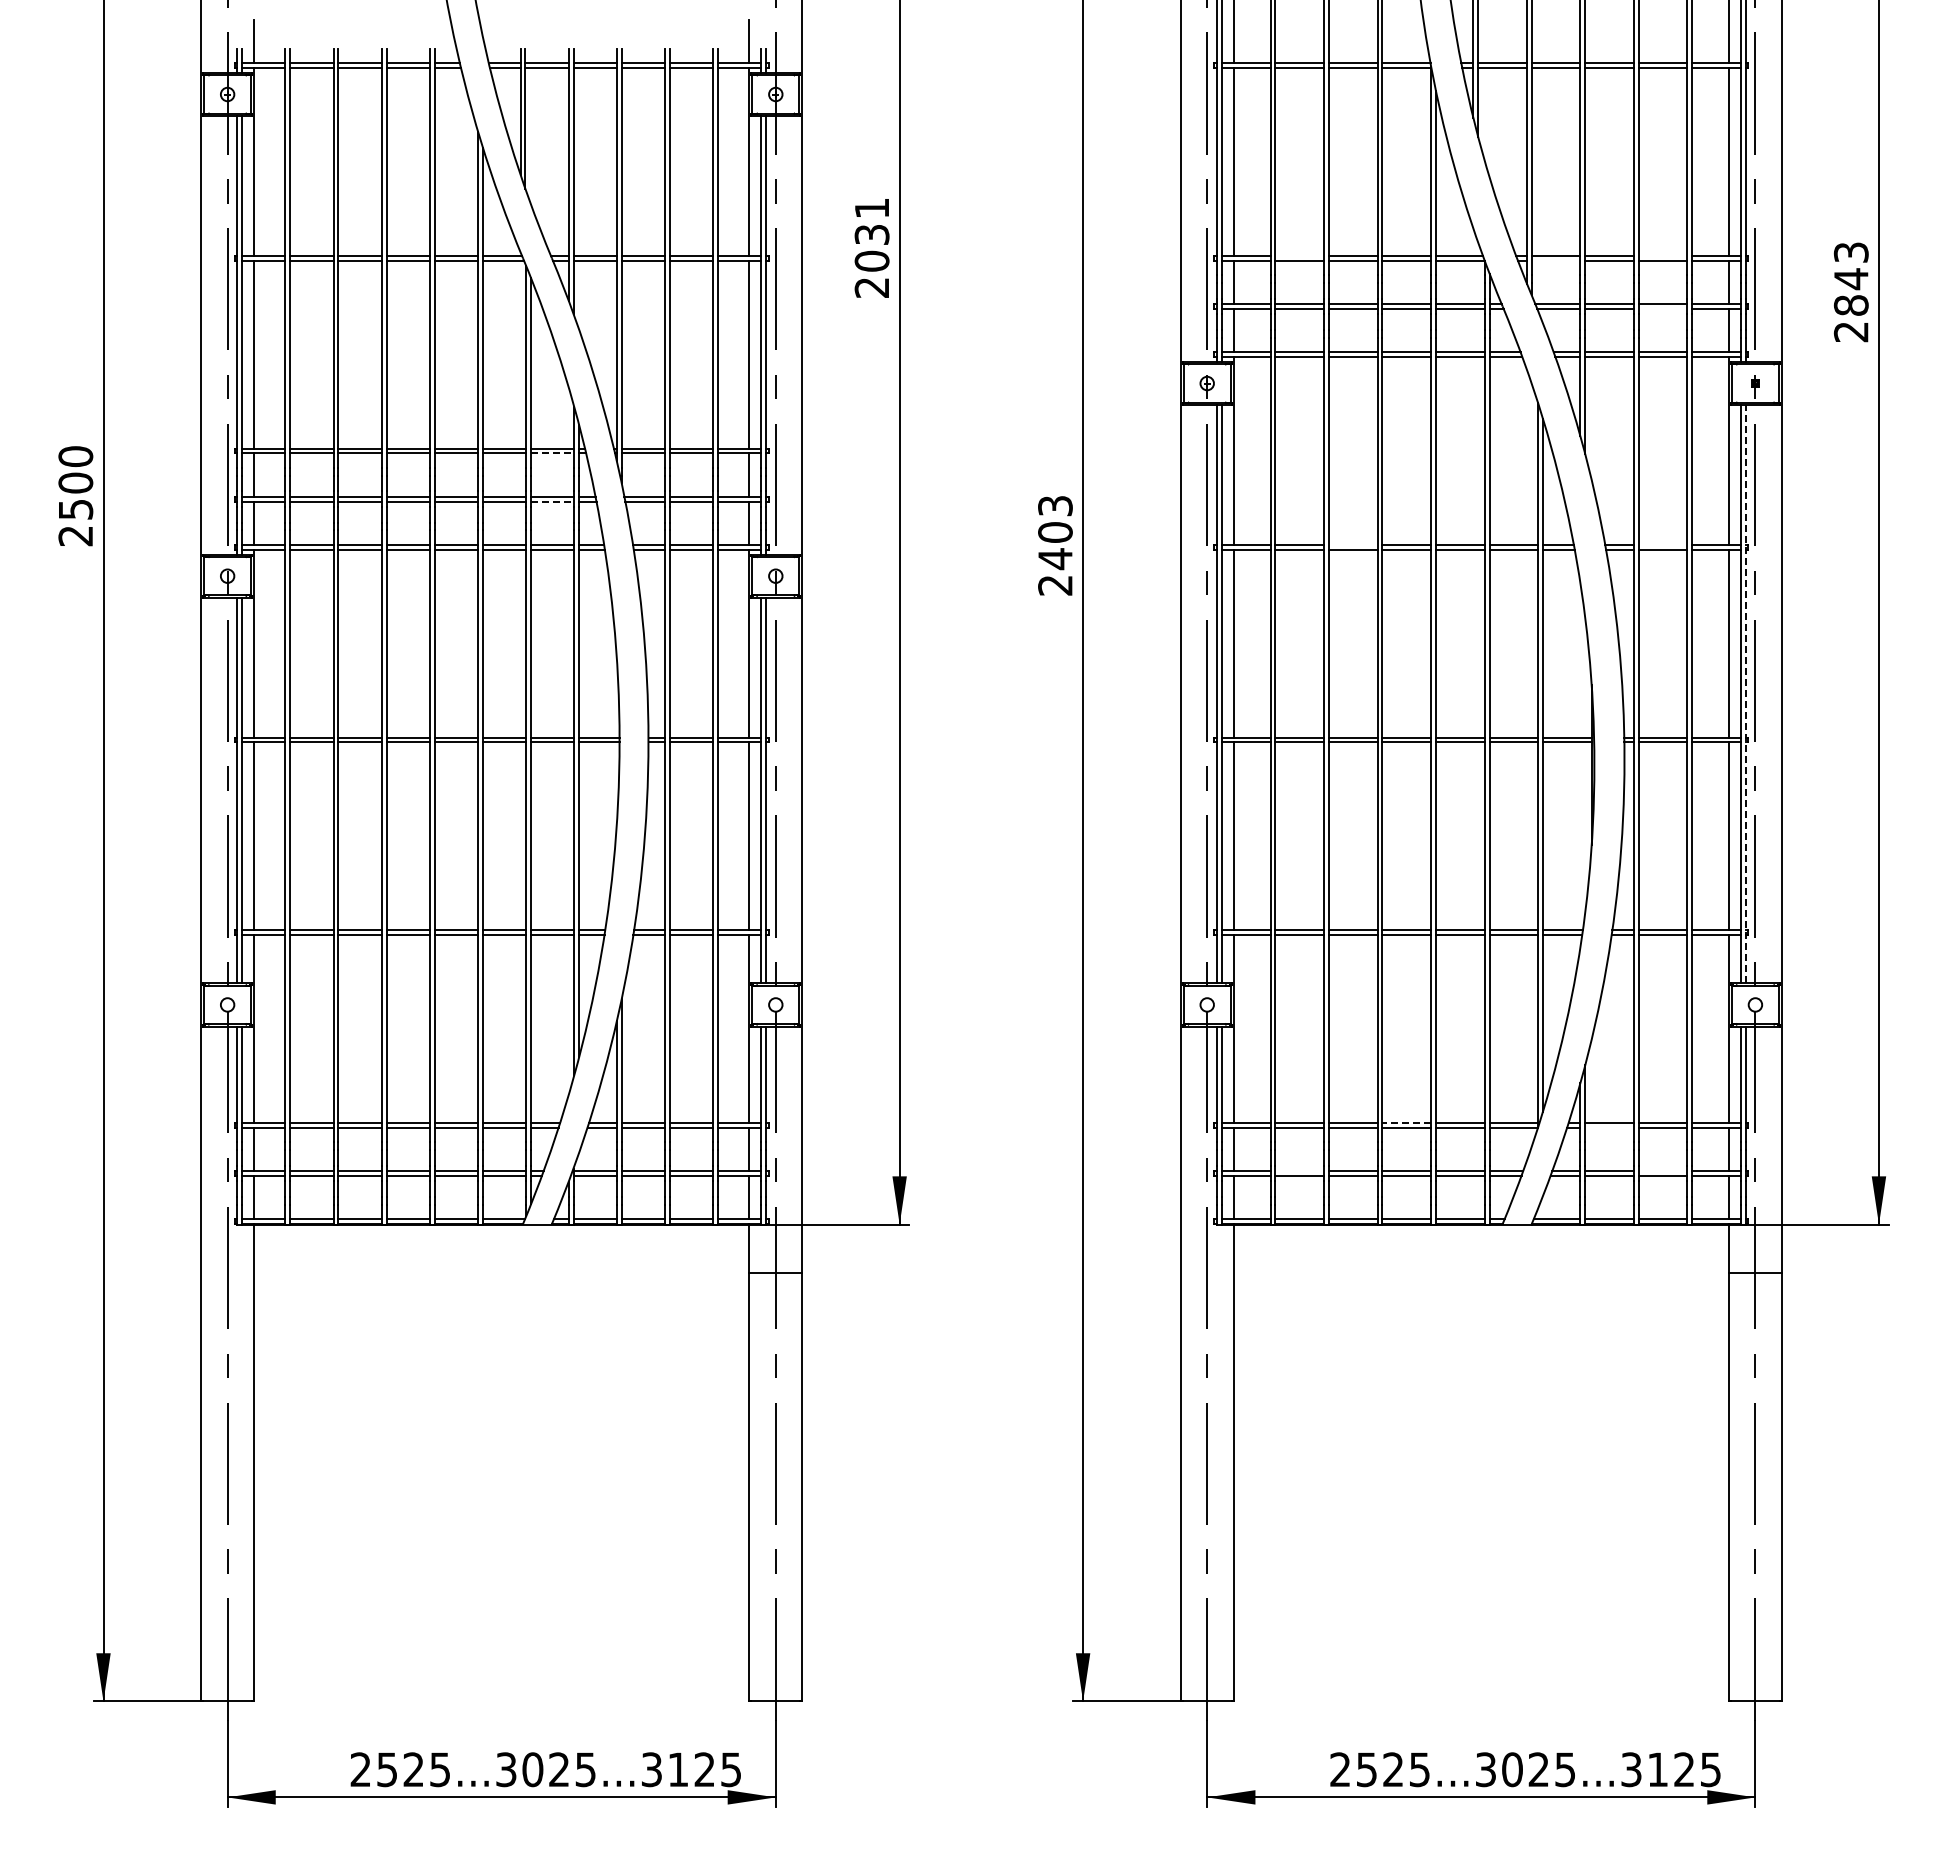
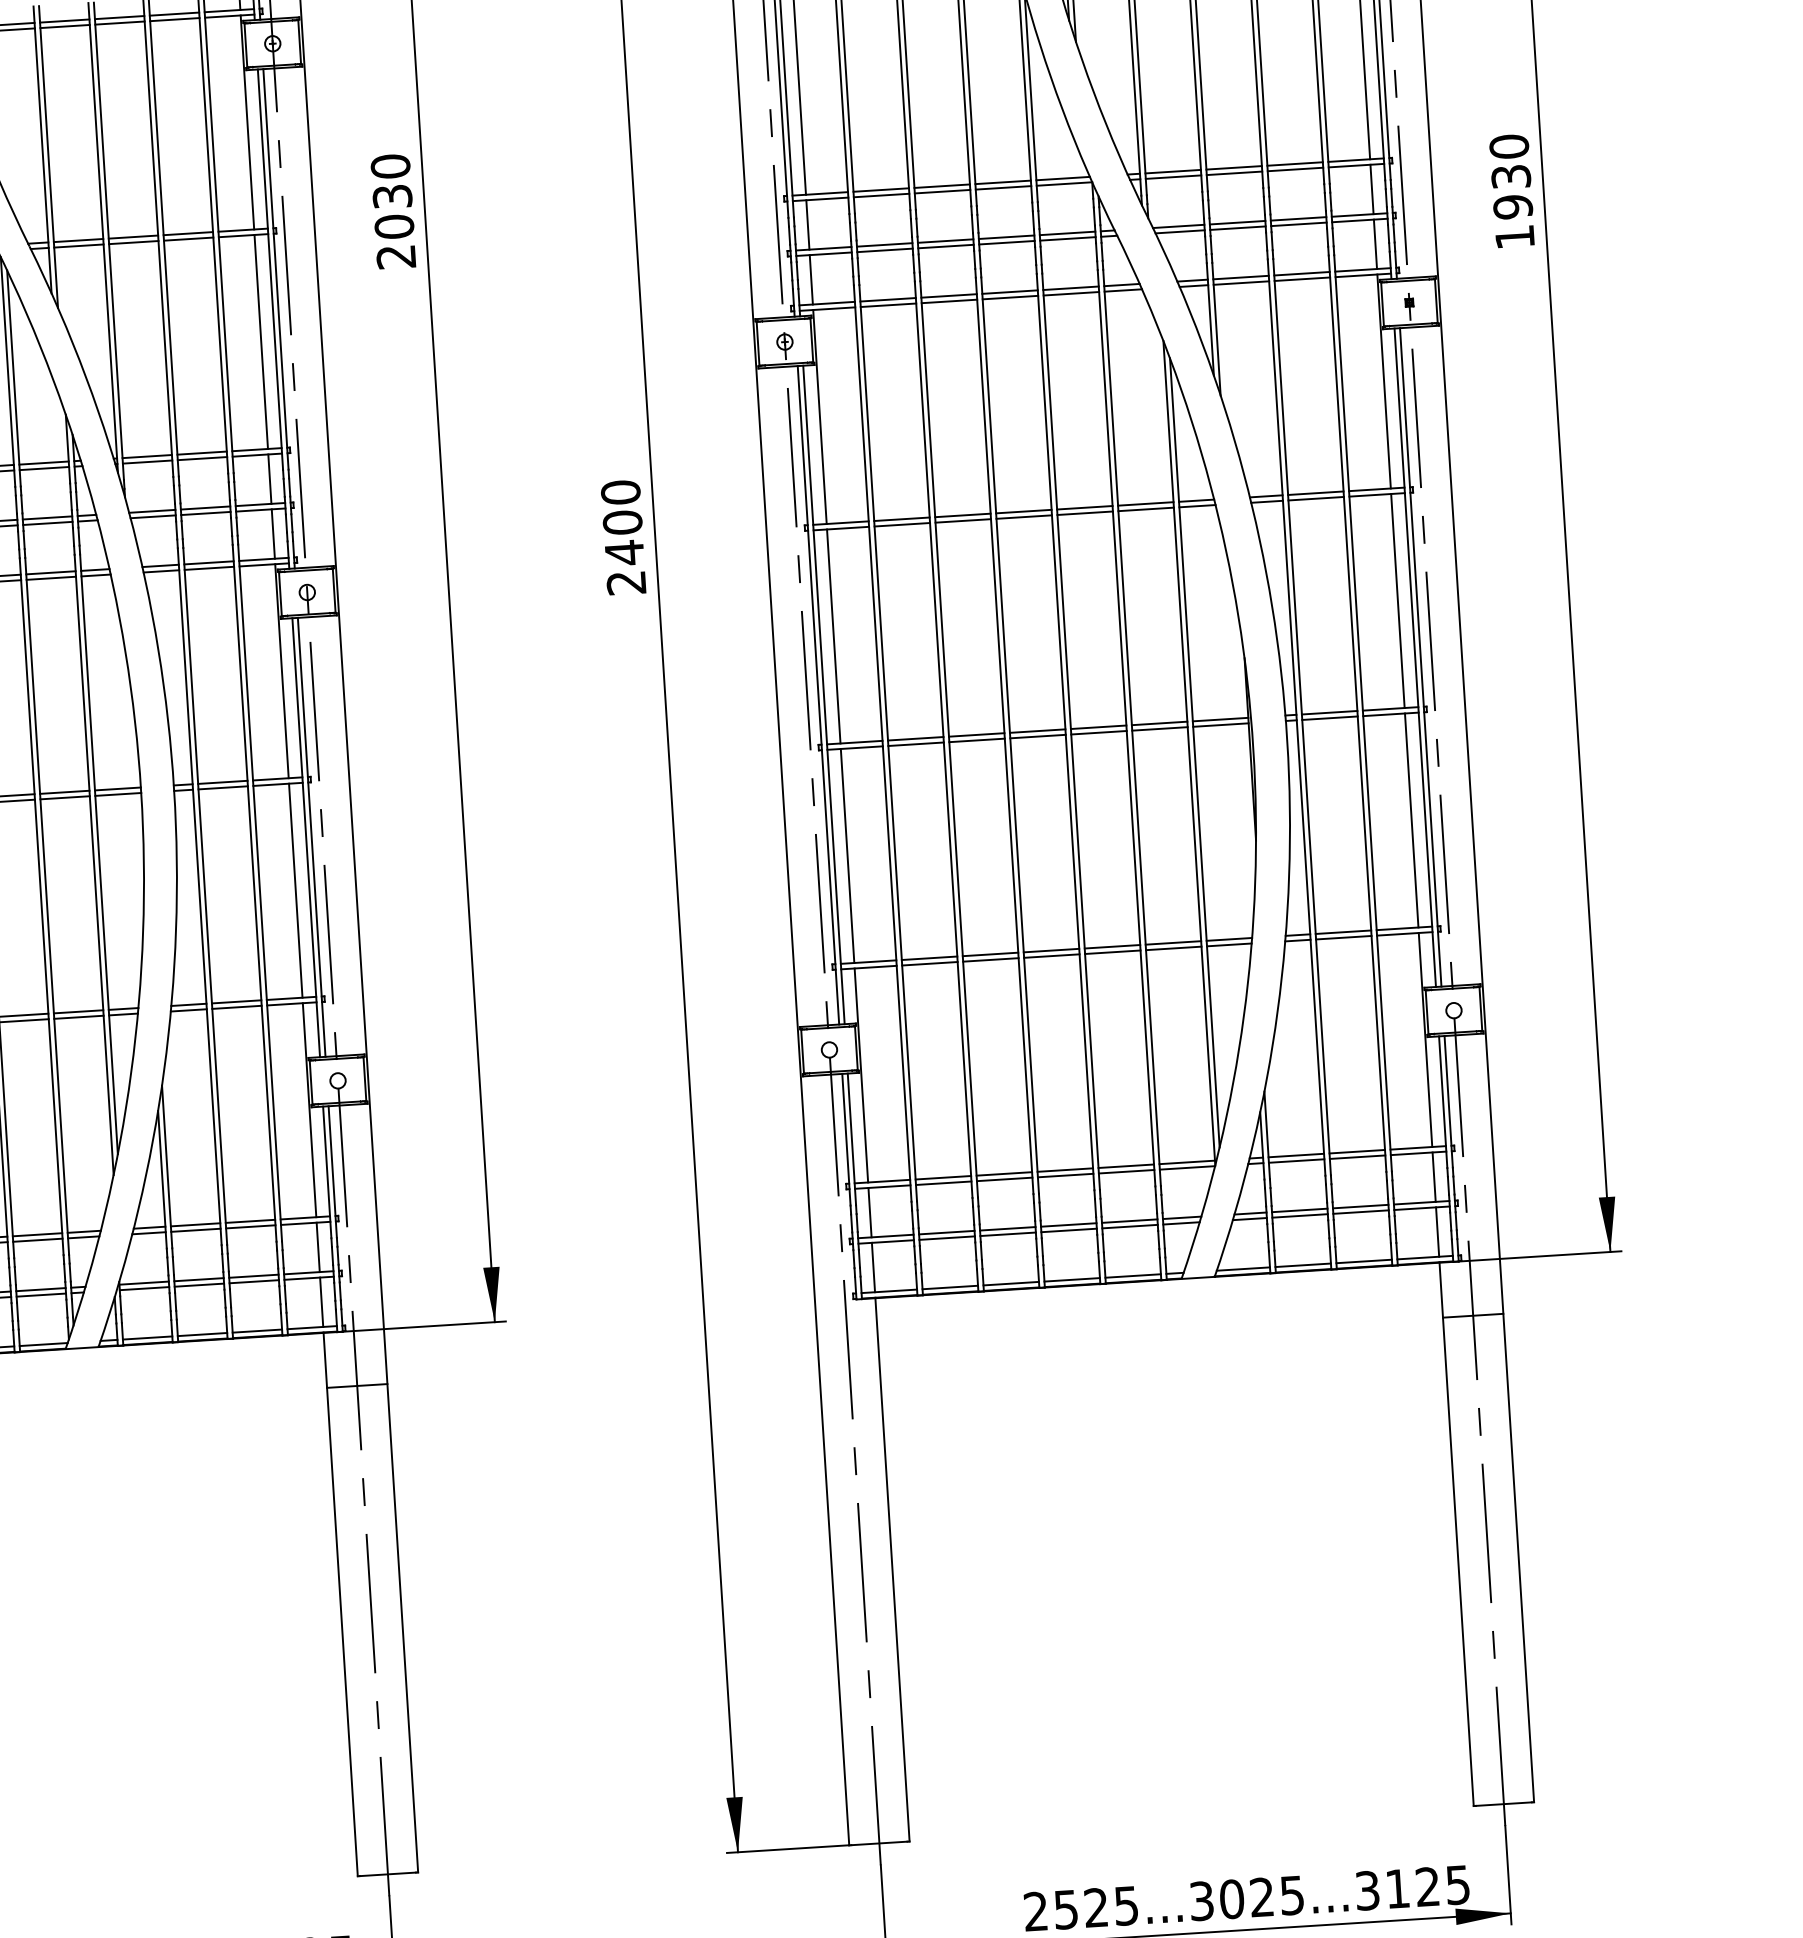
text: (871, 208) -> (389, 166), 2031 -> 2030
line: (1299, 255) -> (880, 189), added
line: (1662, 255) -> (1294, 163), added
line: (1555, 260) -> (1172, 176), added
text: (1850, 292) -> (1511, 192), 2843 -> 1930
line: (1662, 308) -> (1298, 223), added
line: (552, 453) -> (44, 468), dashed -> solid
line: (552, 501) -> (47, 523), dashed -> solid
text: (1055, 505) -> (620, 491), 2403 -> 2400
line: (1352, 544) -> (961, 515), added
line: (1662, 544) -> (1315, 492), added
line: (1745, 693) -> (1420, 656), dashed -> solid
line: (1406, 1122) -> (1064, 1169), dashed -> solid
line: (1609, 1127) -> (1296, 1160), added
line: (1299, 1171) -> (946, 1233), added
line: (1662, 1171) -> (1360, 1207), added

